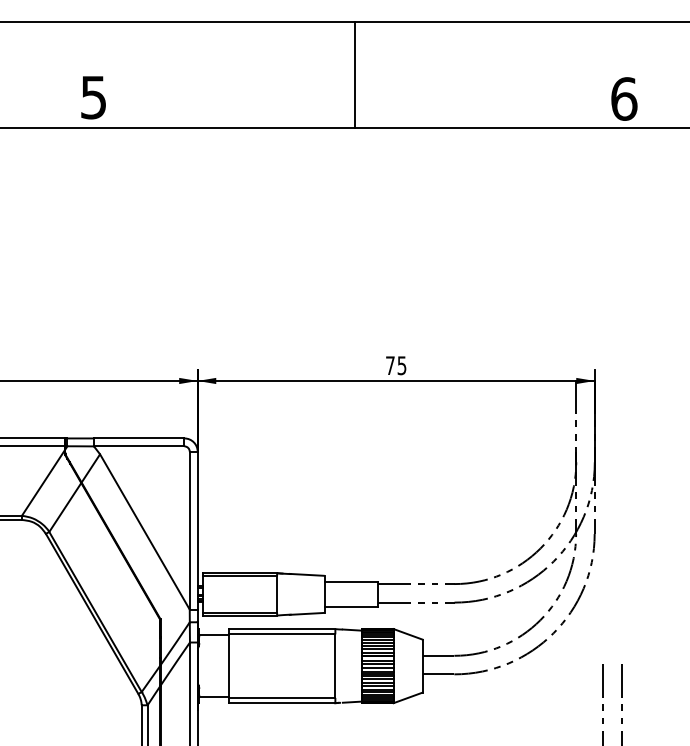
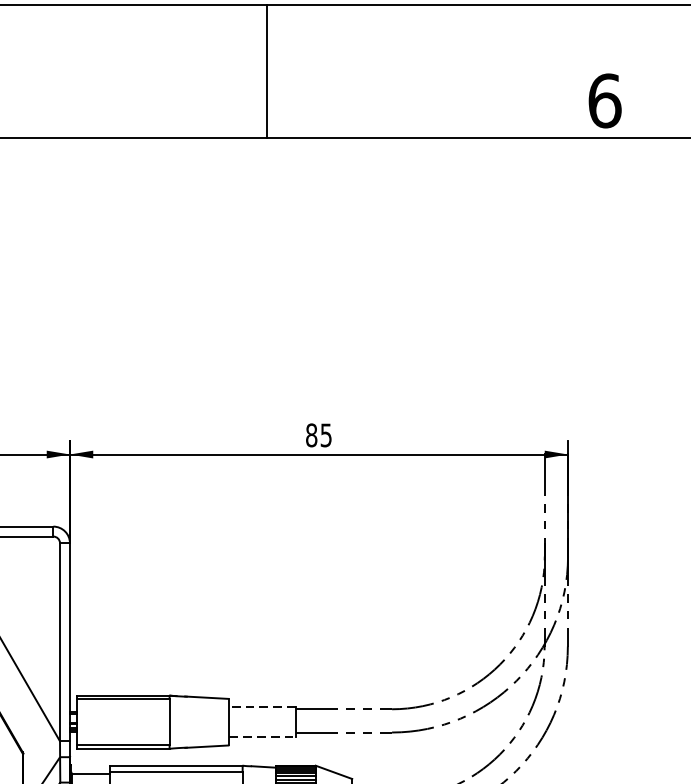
text: (390, 365) -> (311, 435), 75 -> 85
line: (350, 582) -> (261, 707), solid -> dashed
line: (351, 606) -> (262, 737), solid -> dashed

